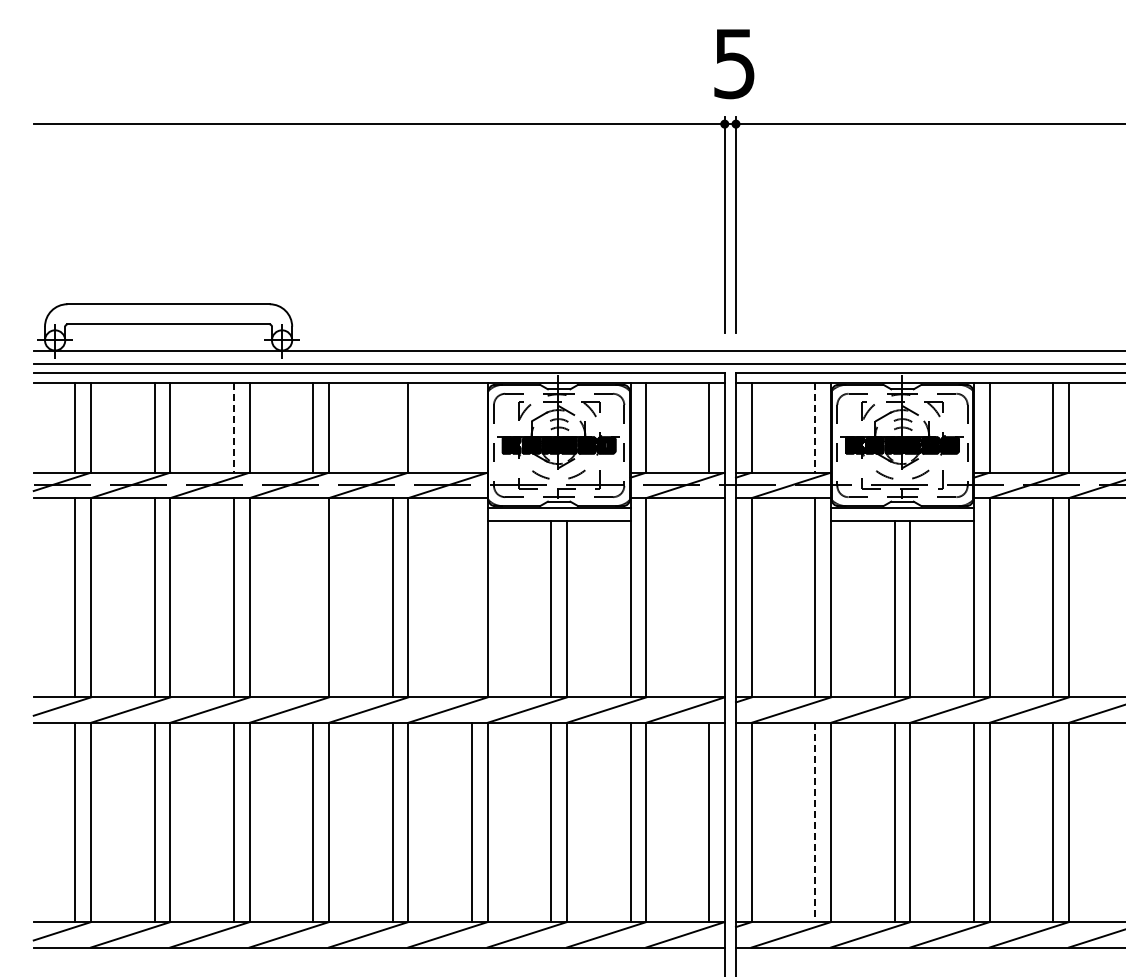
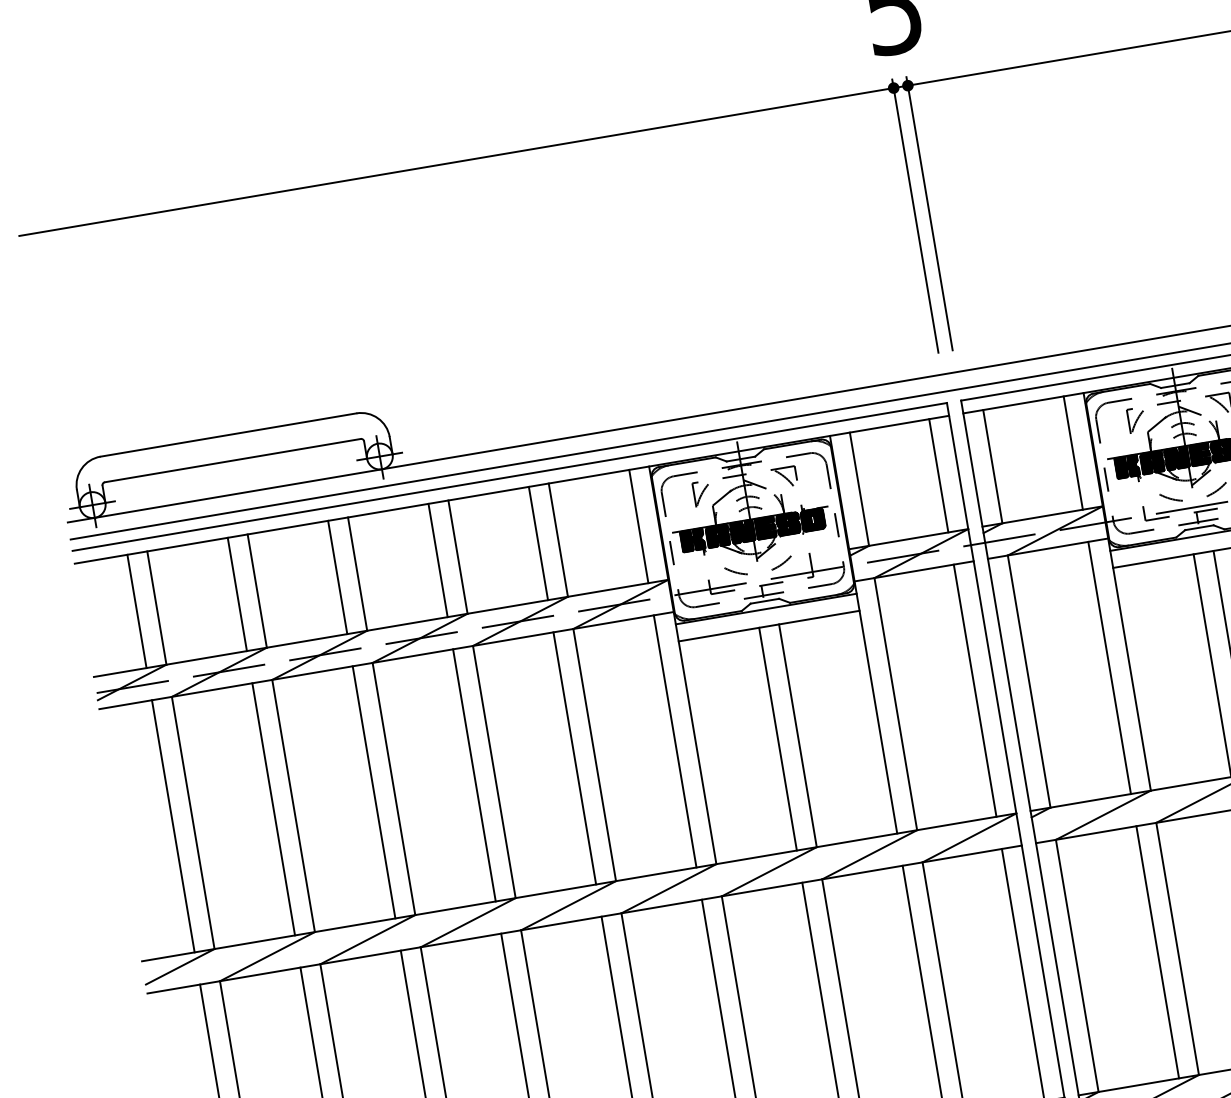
line: (233, 427) -> (337, 577), dashed -> solid
line: (392, 427) -> (538, 543), added
line: (471, 427) -> (638, 526), added
line: (815, 427) -> (1073, 452), dashed -> solid
line: (313, 597) -> (474, 775), added
line: (471, 597) -> (674, 741), added
line: (709, 597) -> (975, 690), added
line: (815, 822) -> (1157, 952), dashed -> solid

